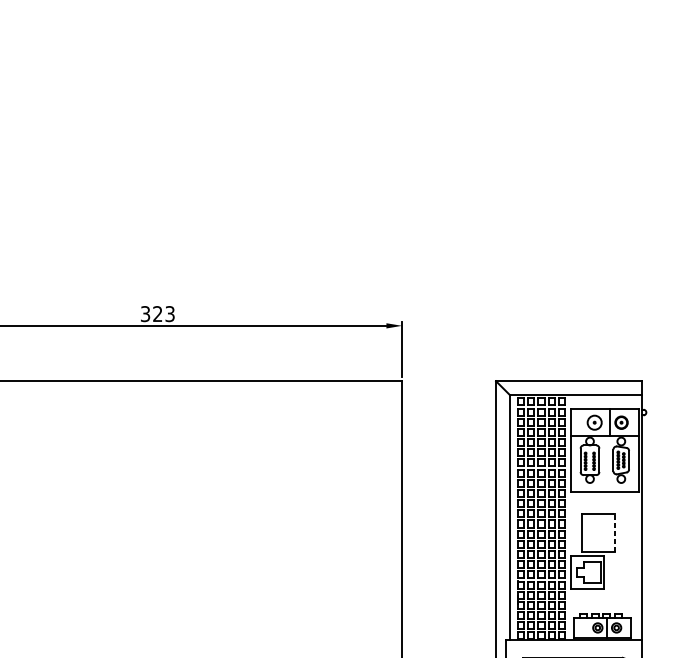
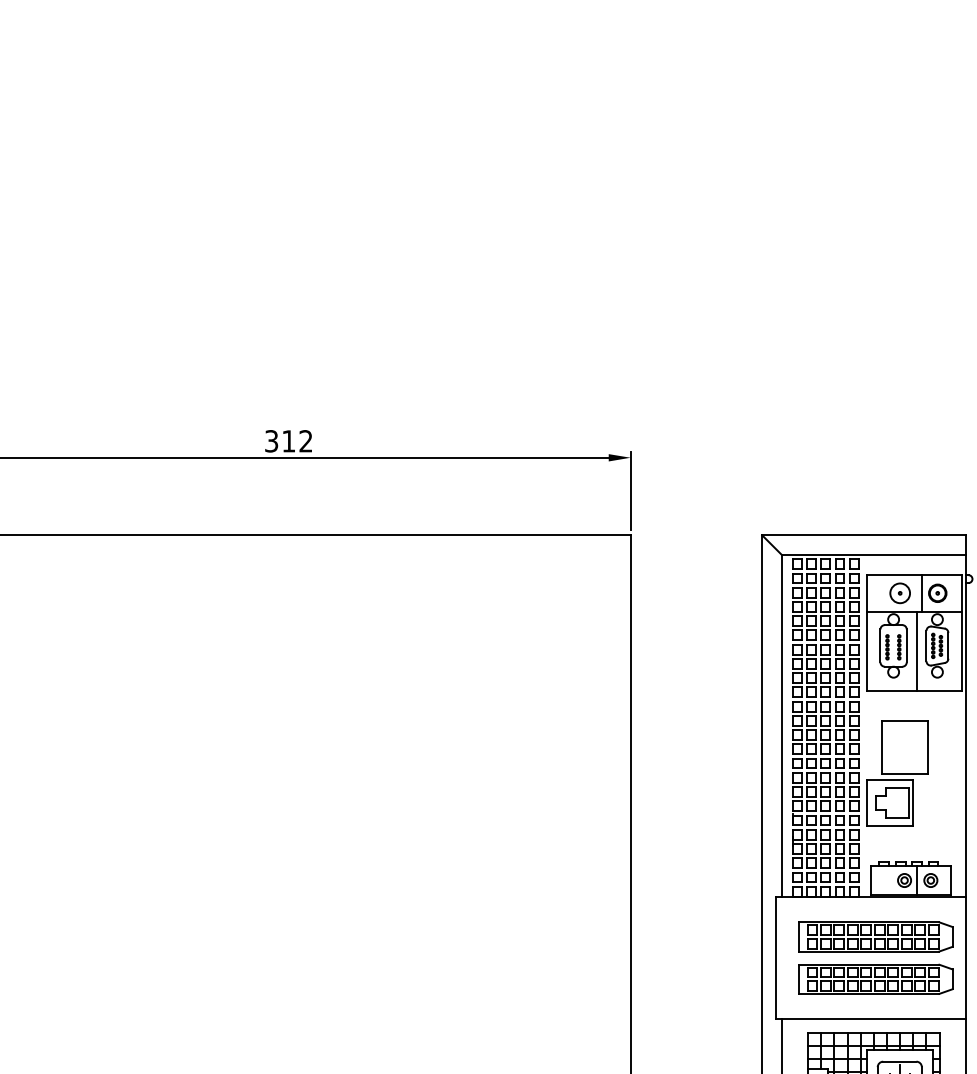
text: (164, 314) -> (297, 441), 323 -> 312
line: (606, 463) -> (916, 650), added
line: (614, 532) -> (928, 747), dashed -> solid

